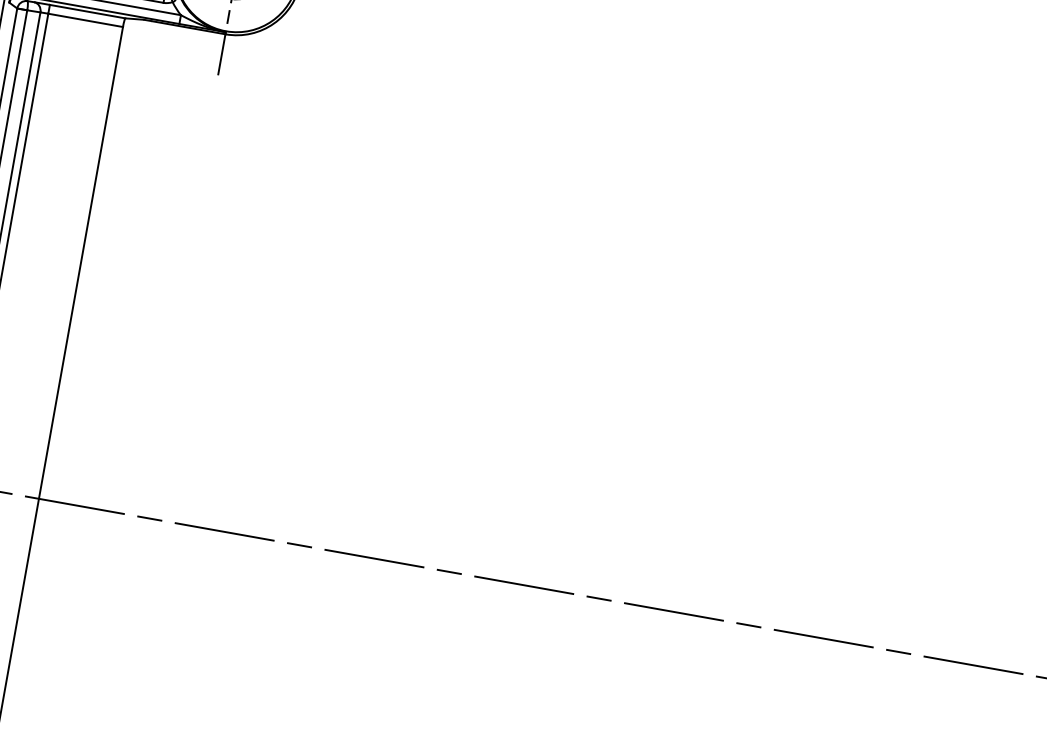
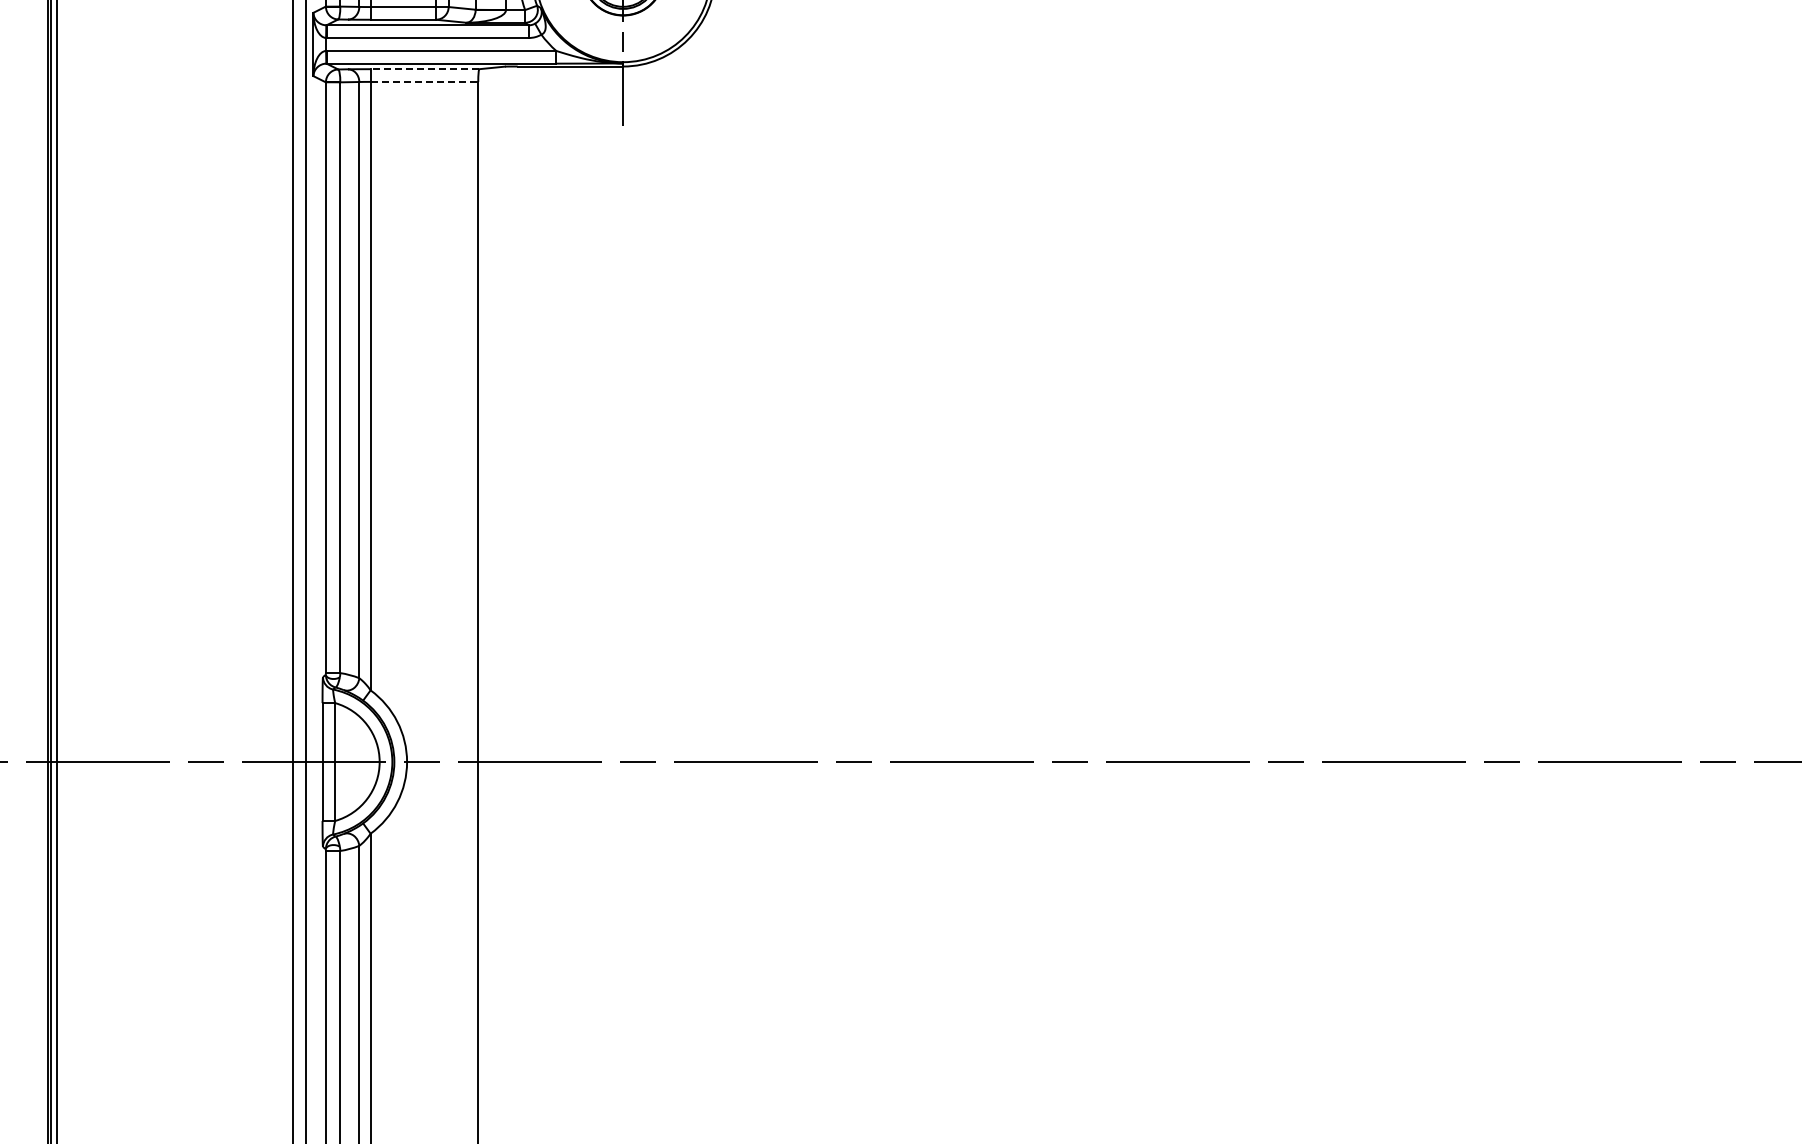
line: (87, 11) -> (424, 69), solid -> dashed
line: (85, 20) -> (424, 81), solid -> dashed

